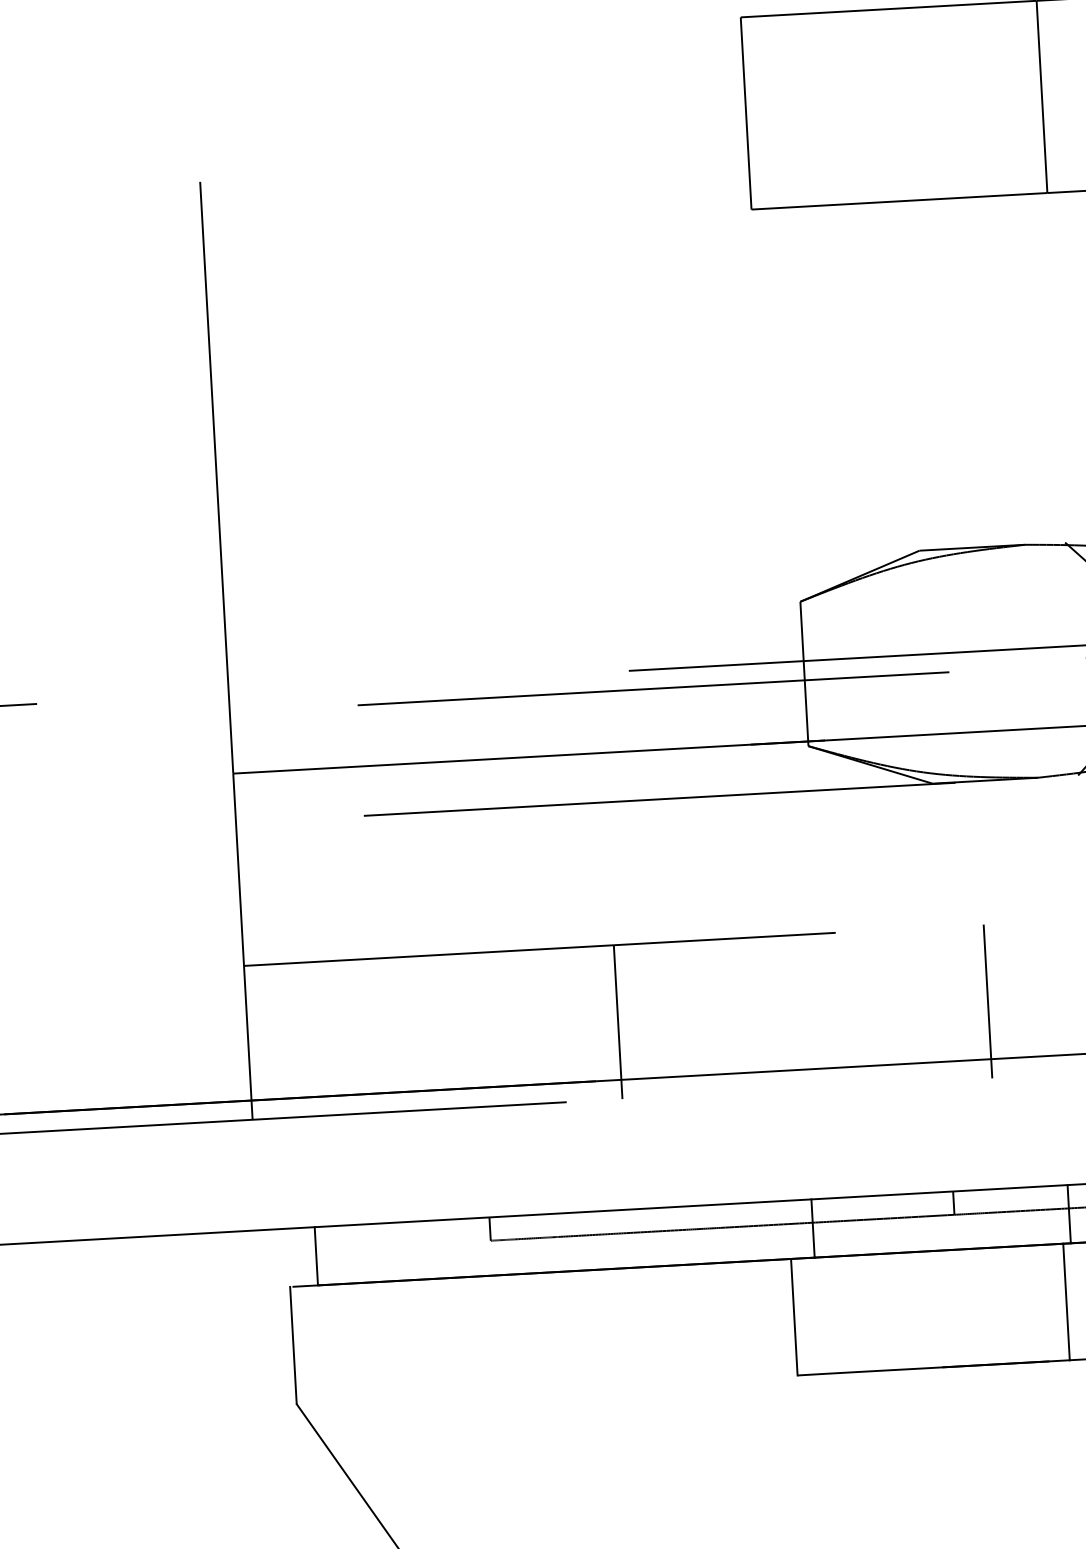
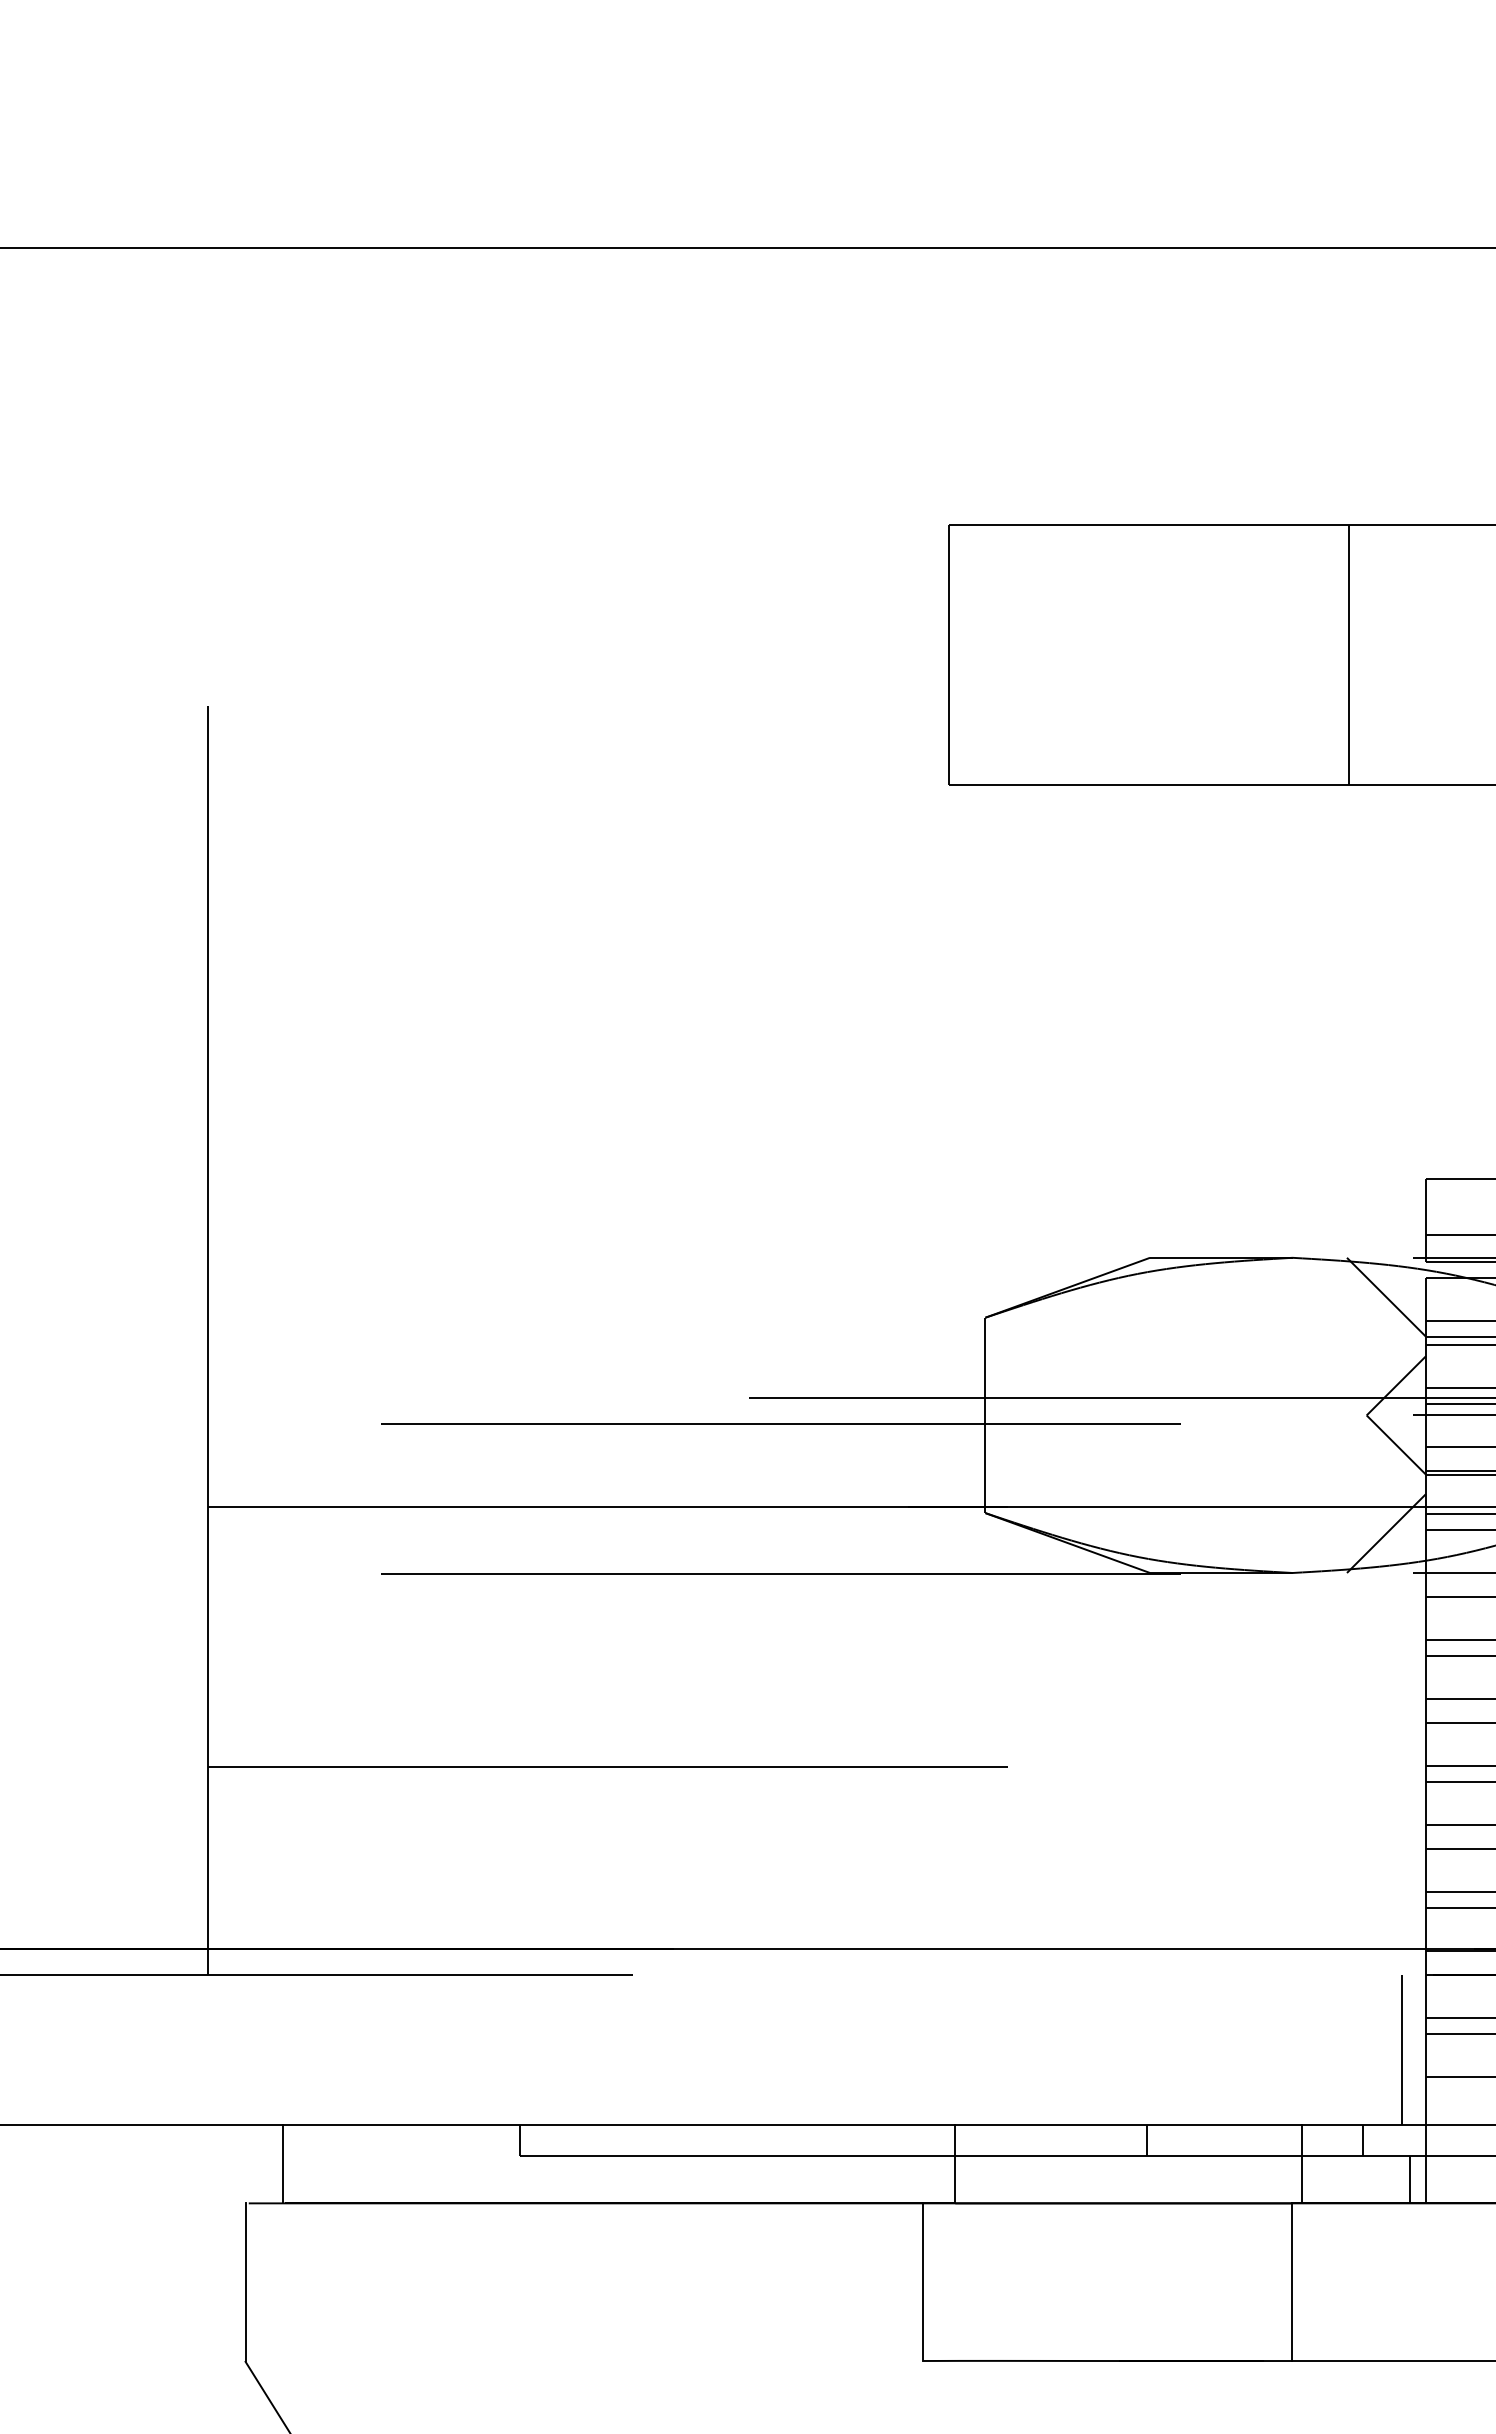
line: (988, 1001) -> (1208, 1870), removed
line: (617, 1021) -> (707, 1870), removed

